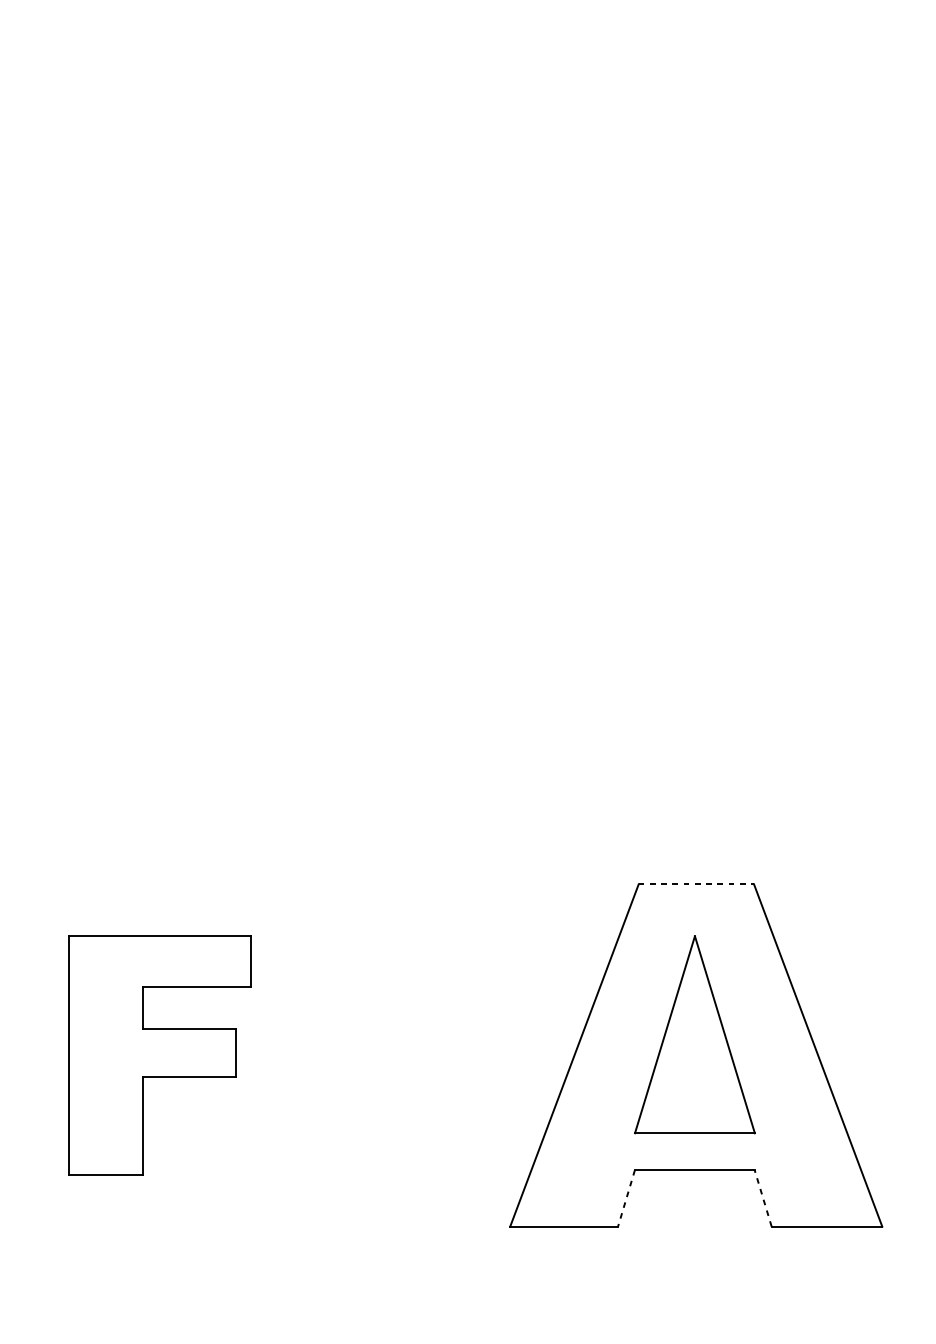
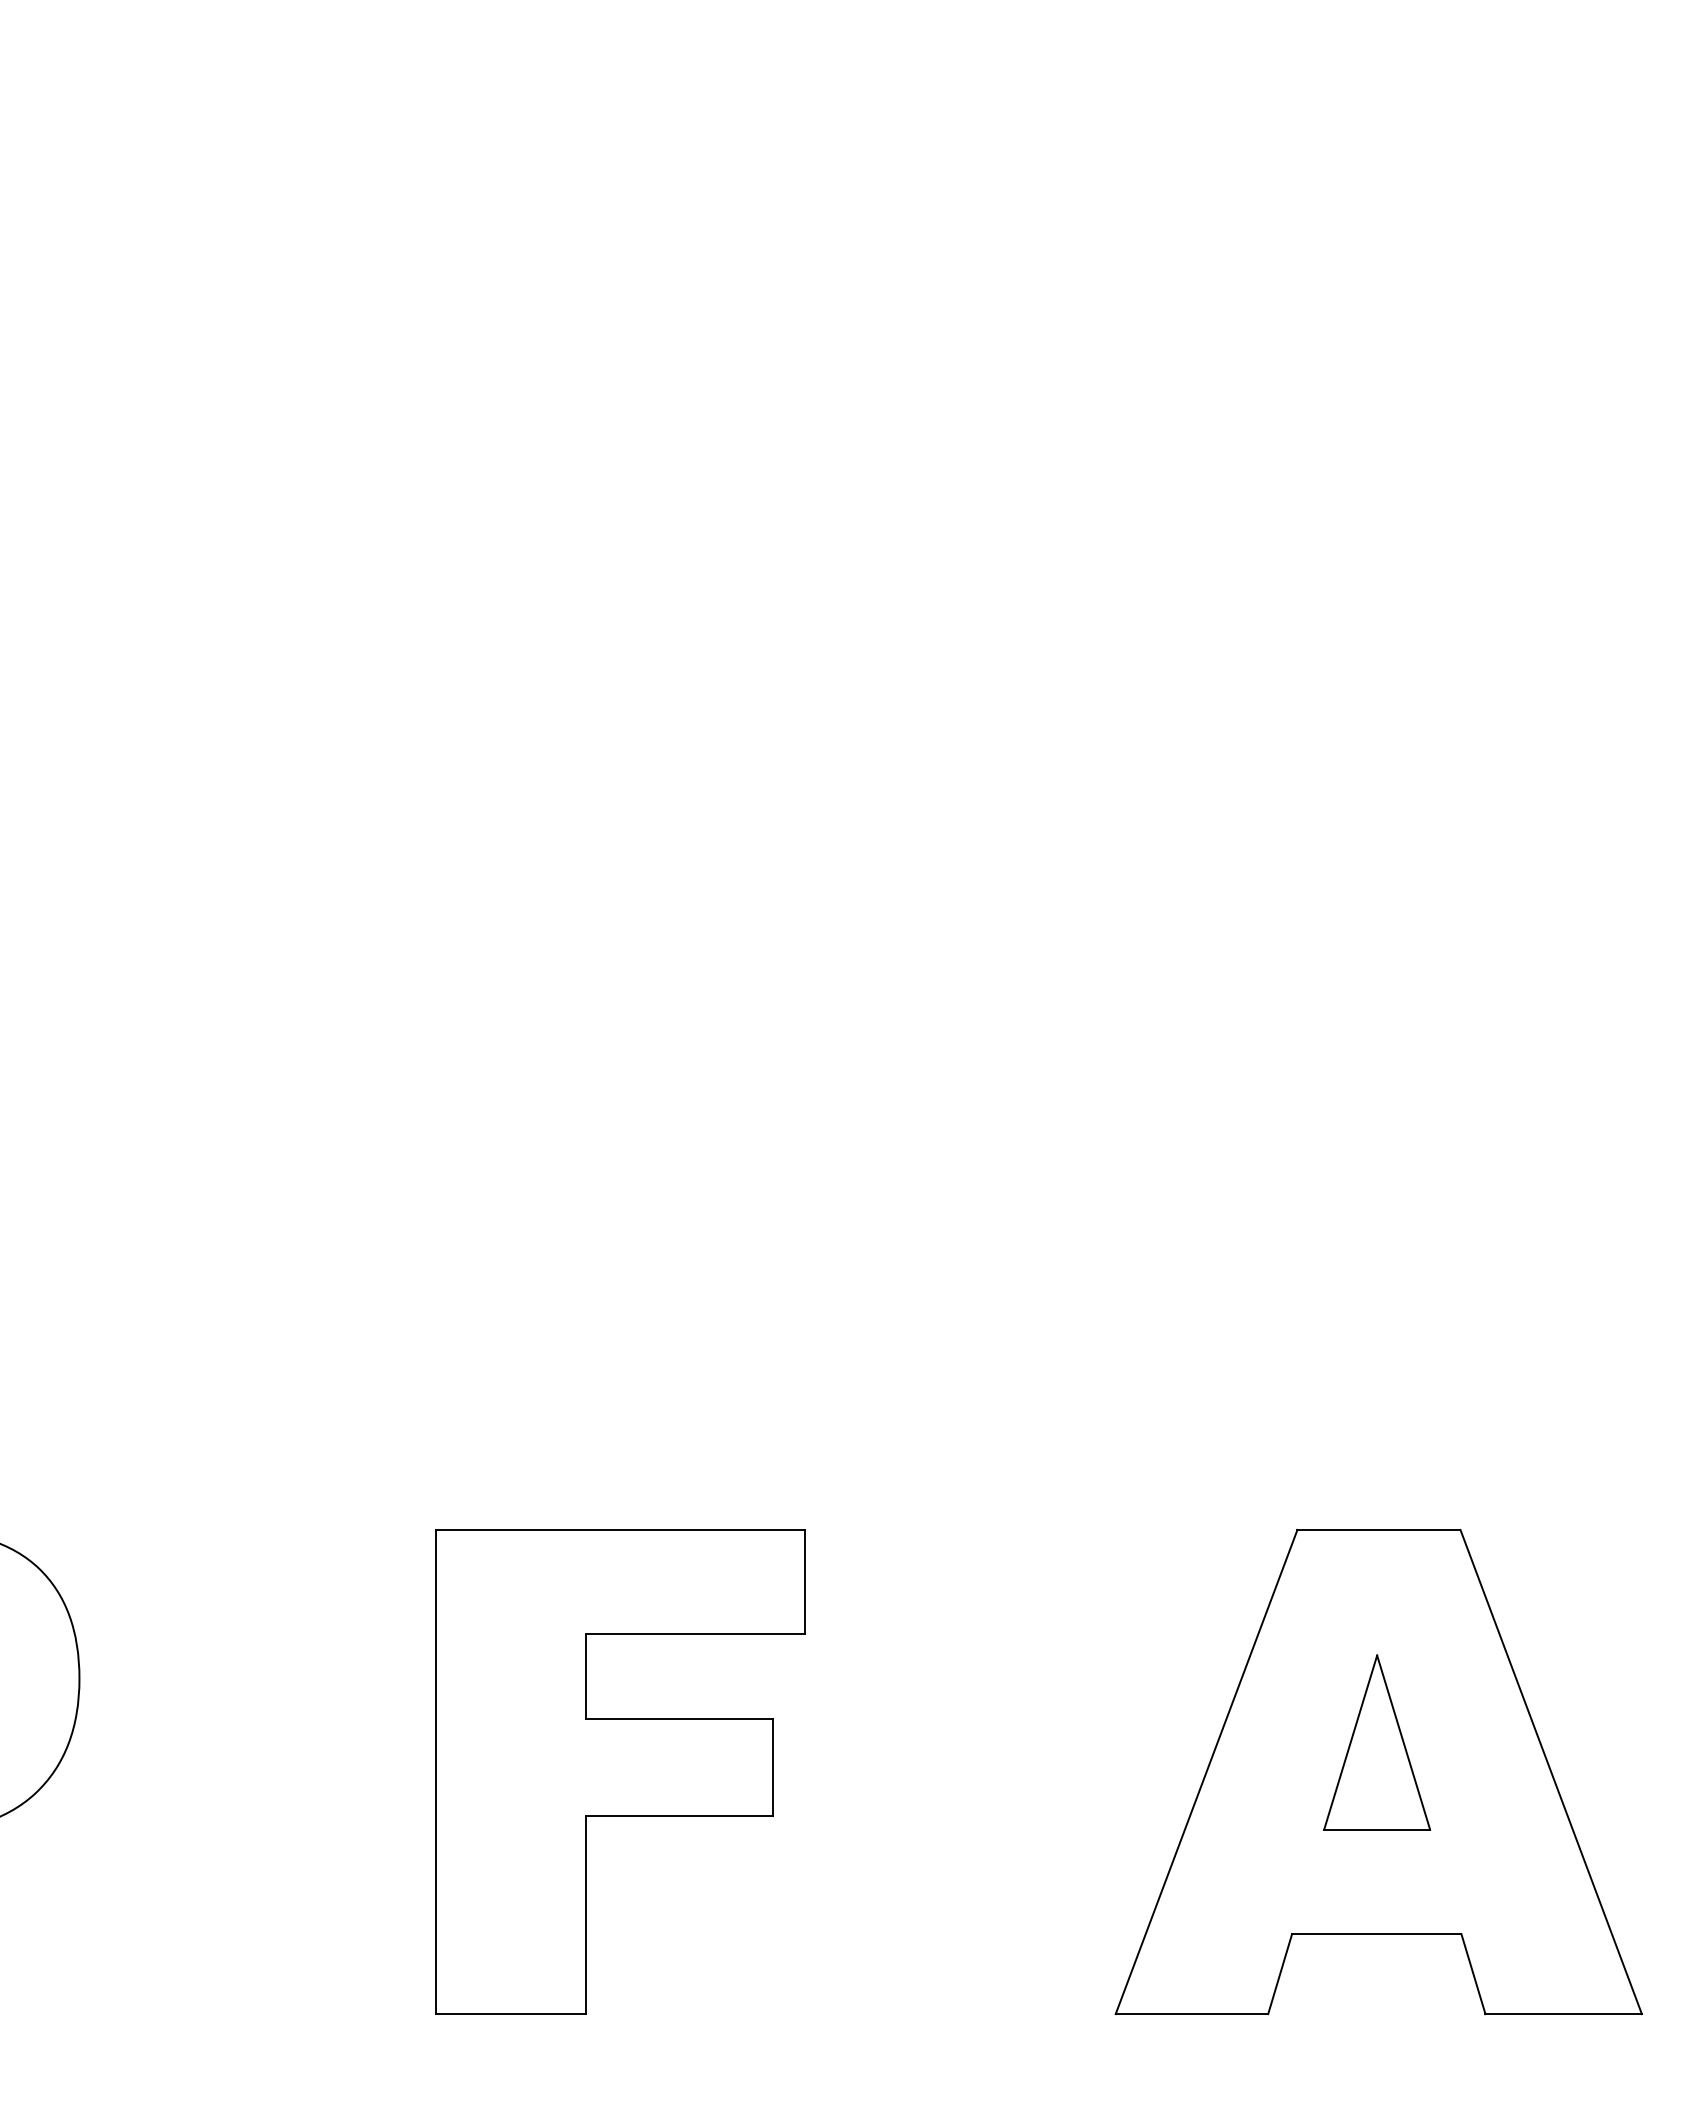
line: (696, 883) -> (1378, 1529), dashed -> solid
part: (695, 1034) -> (1377, 1742), size x0.62
part: (160, 1055) -> (620, 1771), size x1.43
line: (626, 1198) -> (1280, 1974), dashed -> solid
line: (763, 1198) -> (1473, 1974), dashed -> solid

